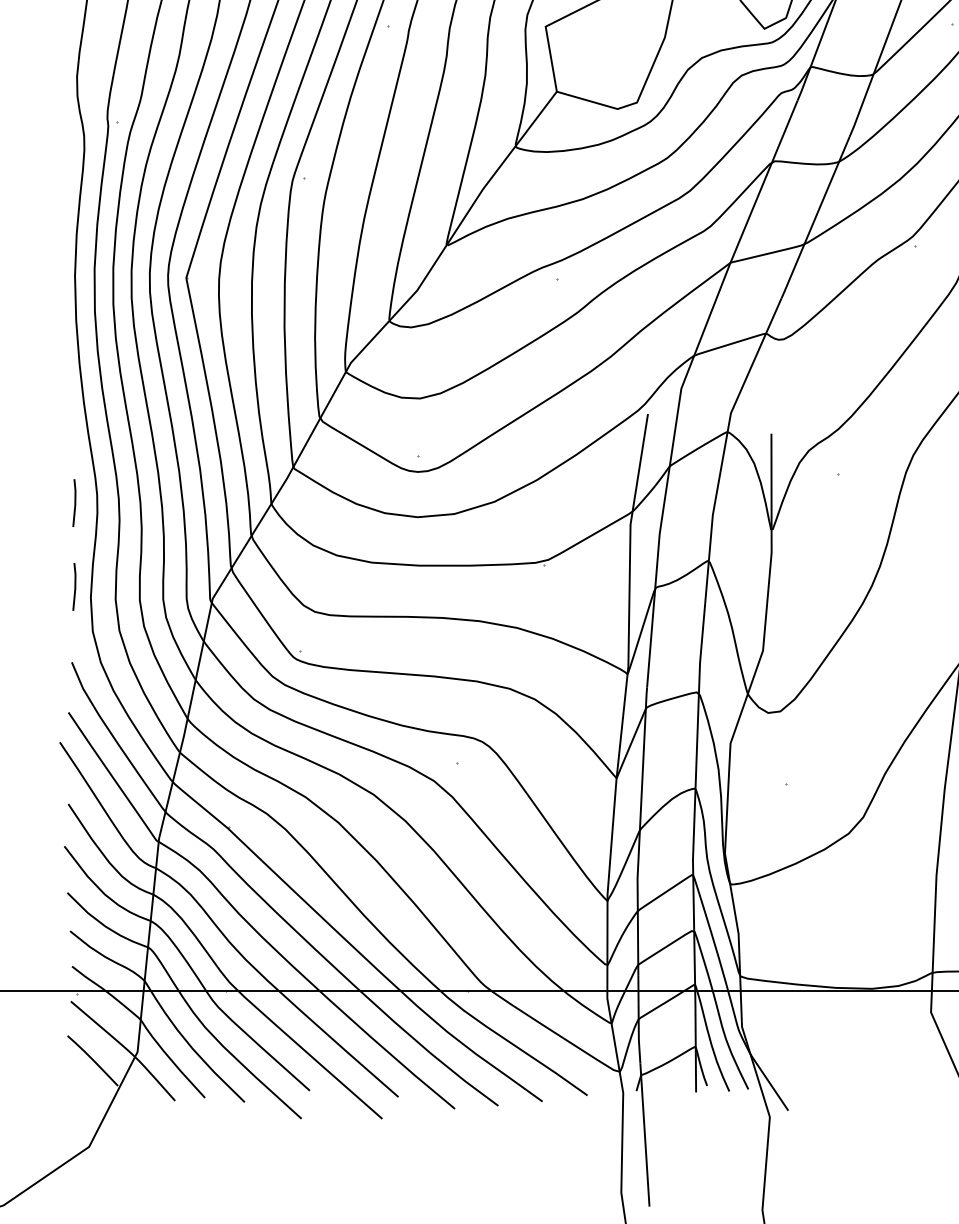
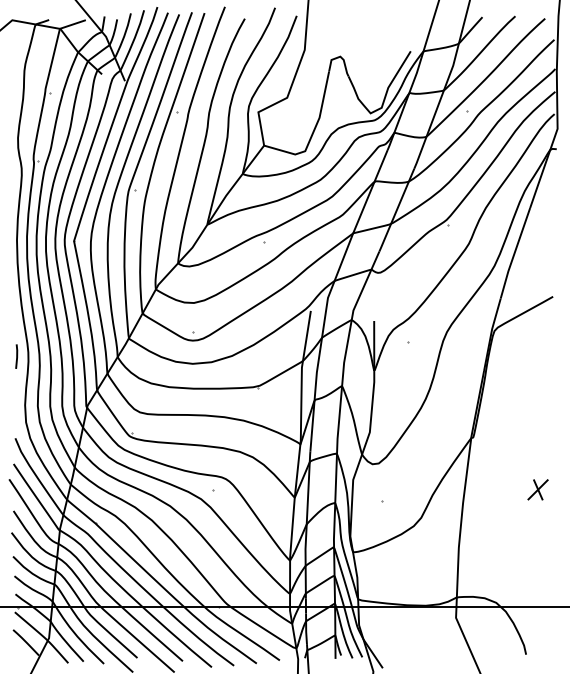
line: (74, 586) -> (16, 399), removed

